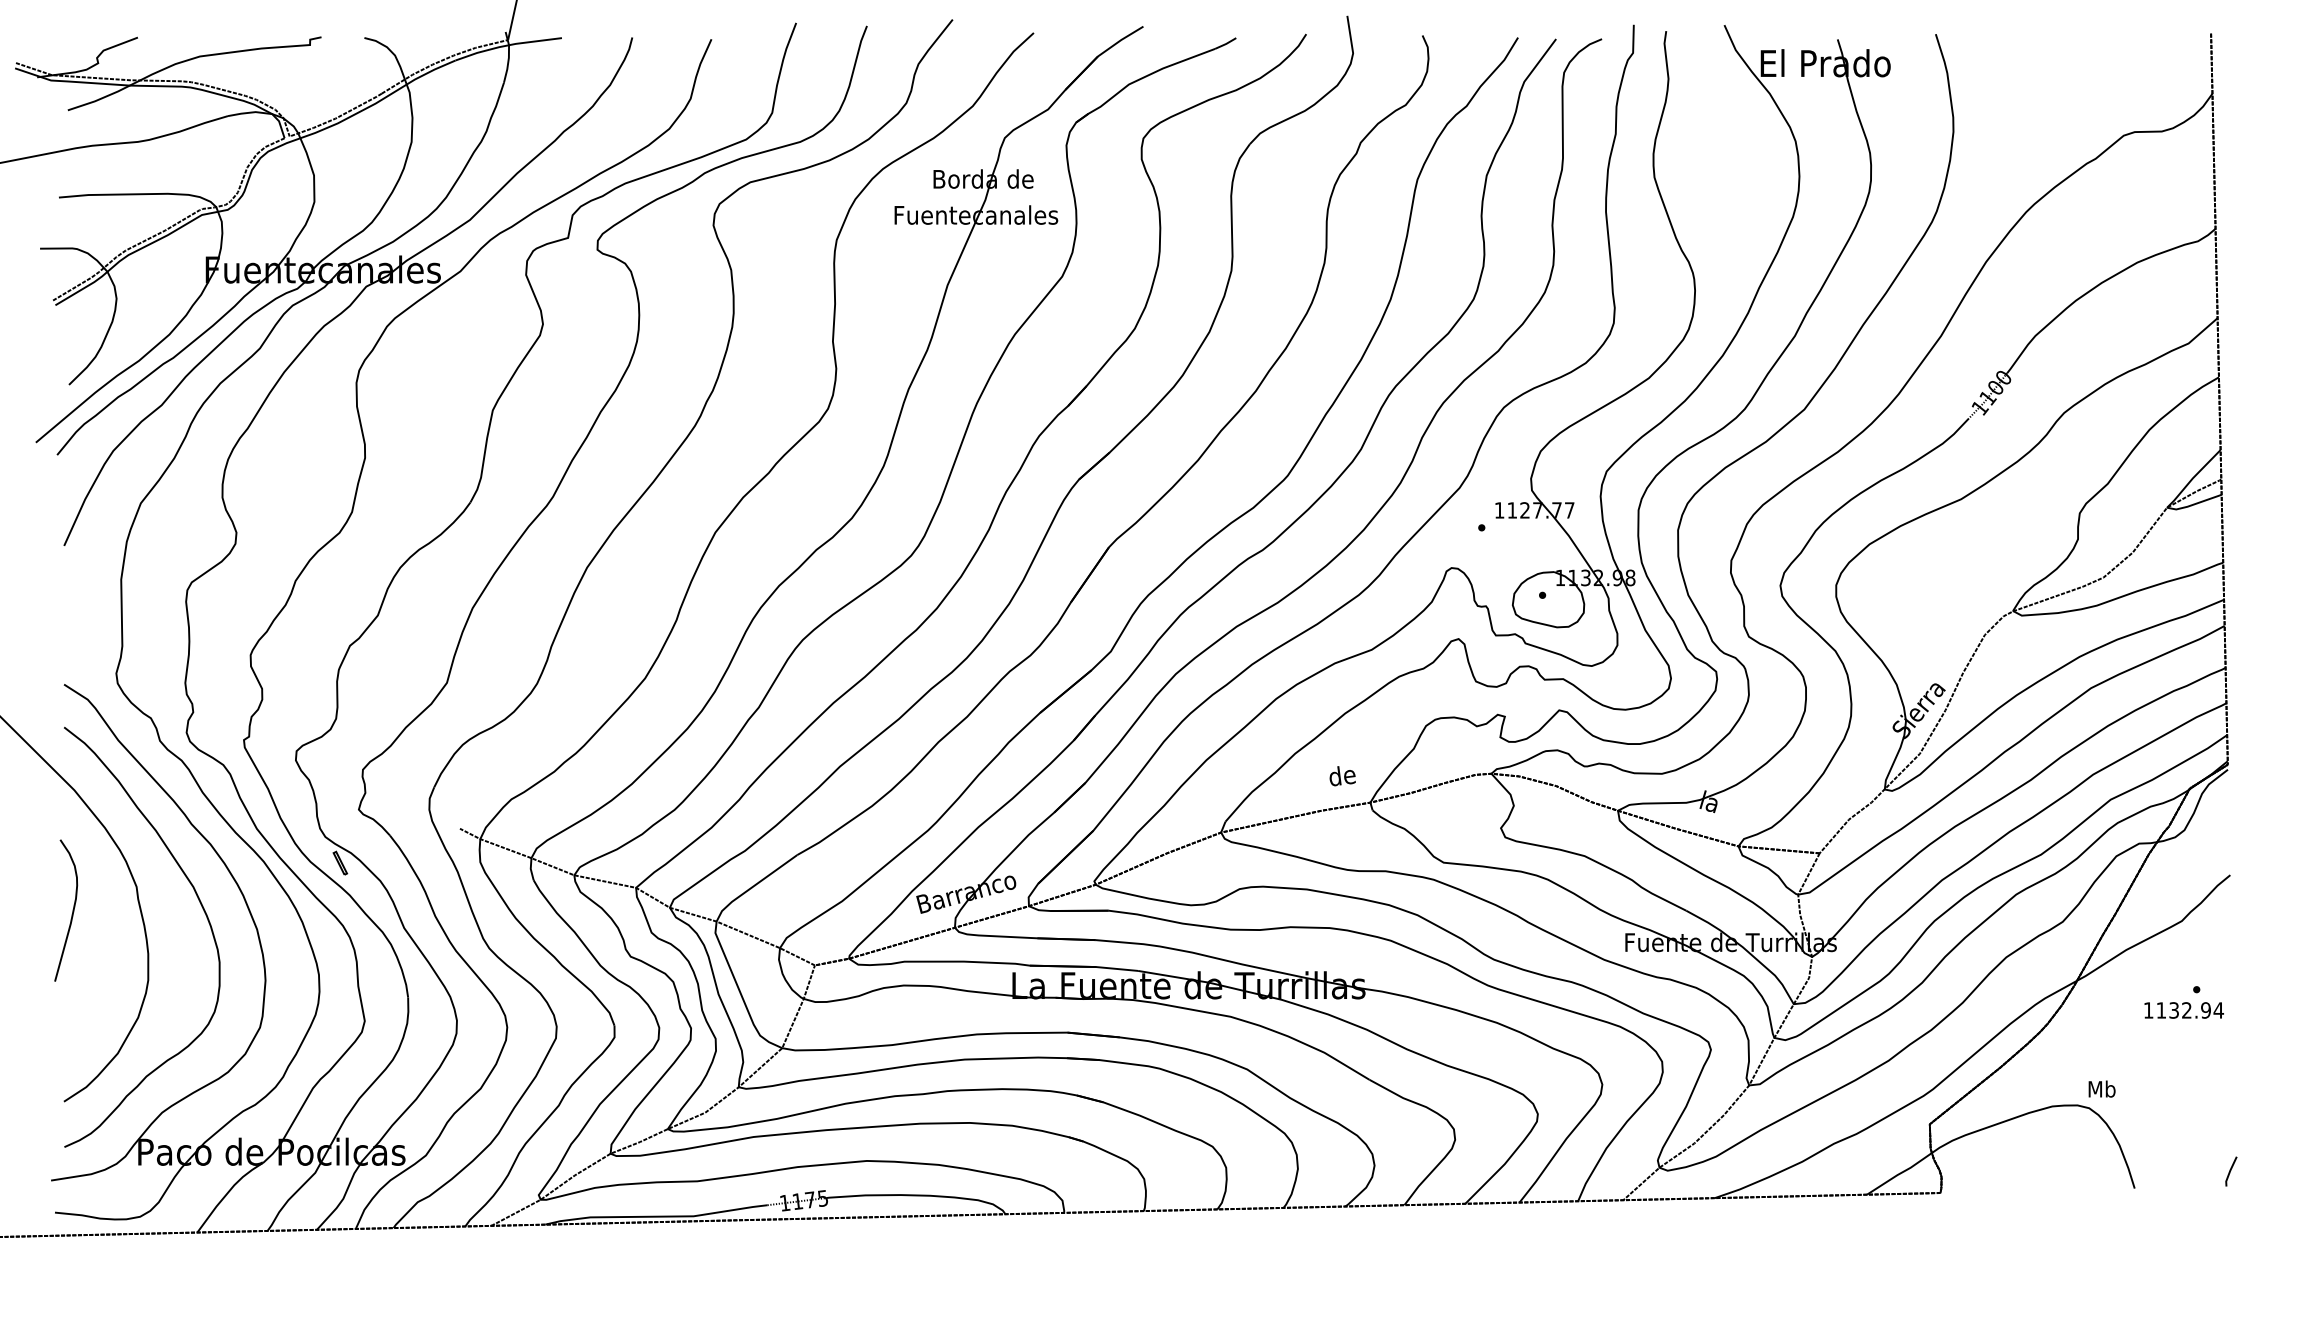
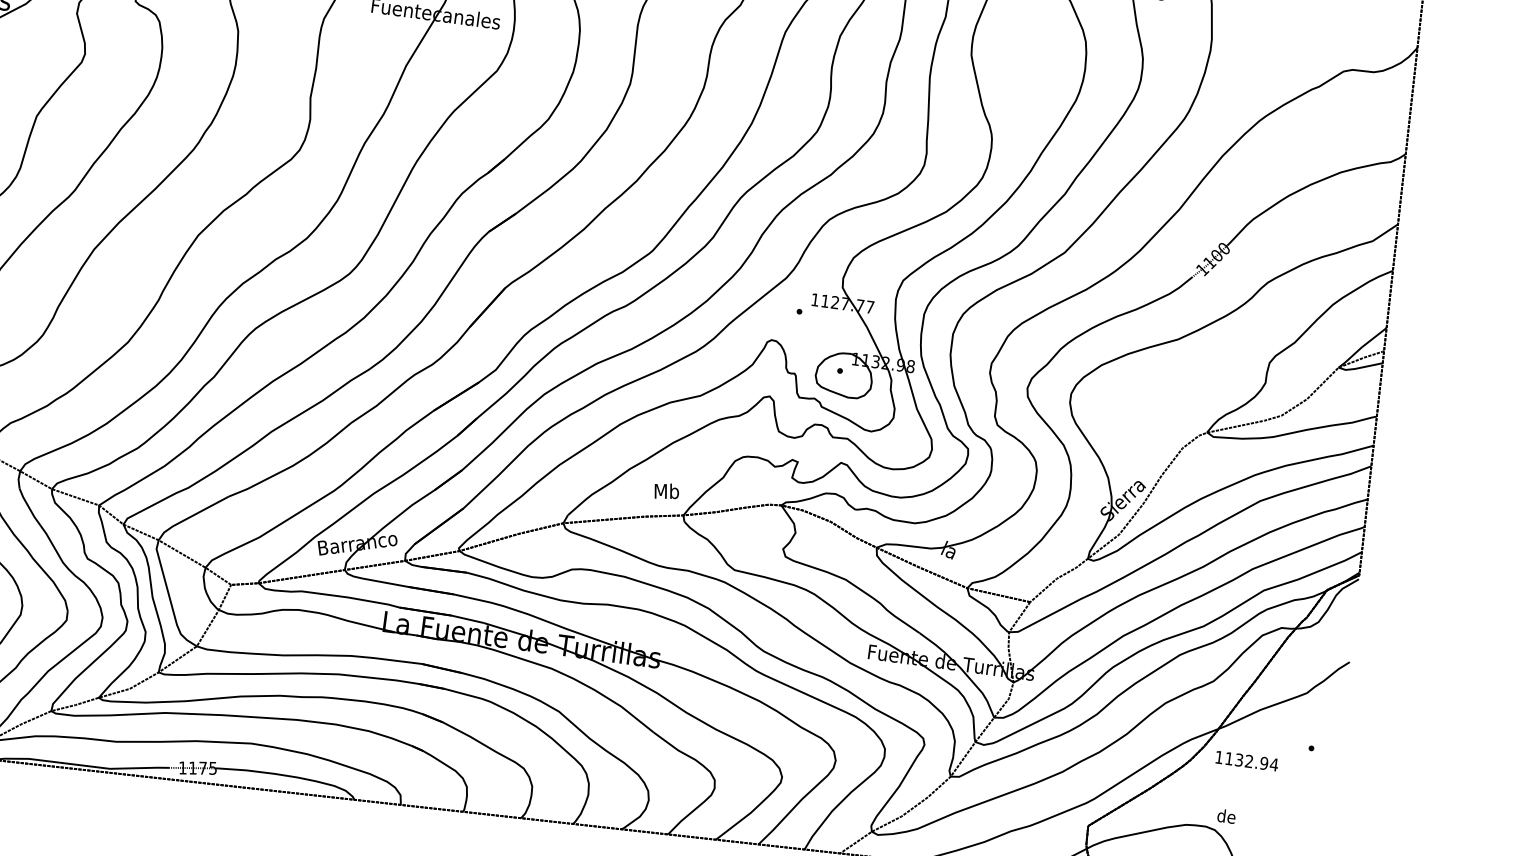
text: (1345, 775) -> (666, 491), de -> Mb
text: (2183, 1010) -> (1246, 761), moved
text: (2101, 1088) -> (1226, 815), Mb -> de

